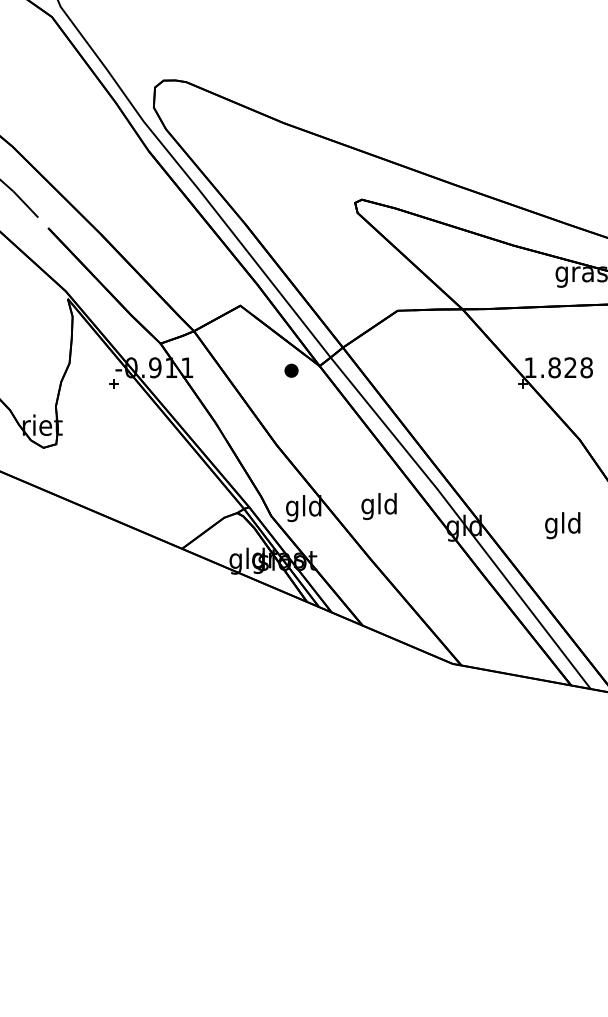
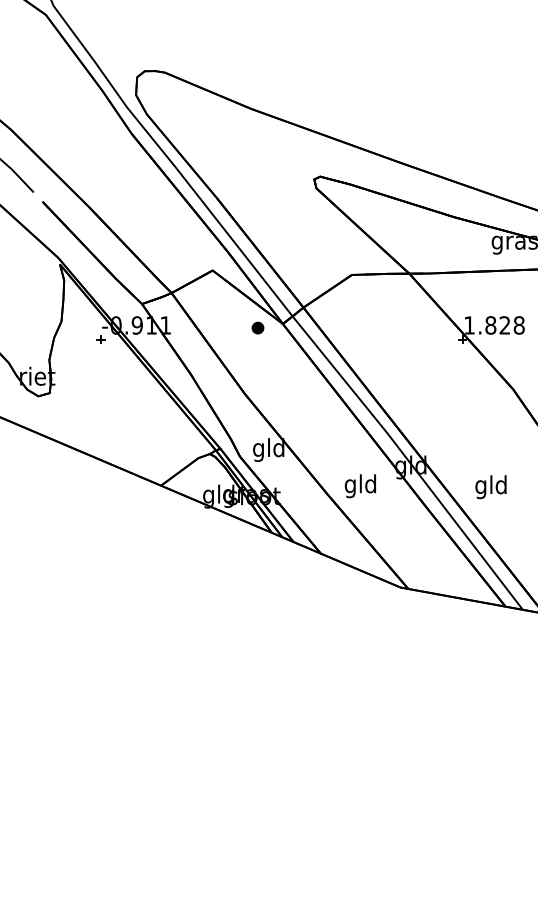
text: (377, 506) -> (359, 486), moved
text: (562, 526) -> (490, 487), moved

